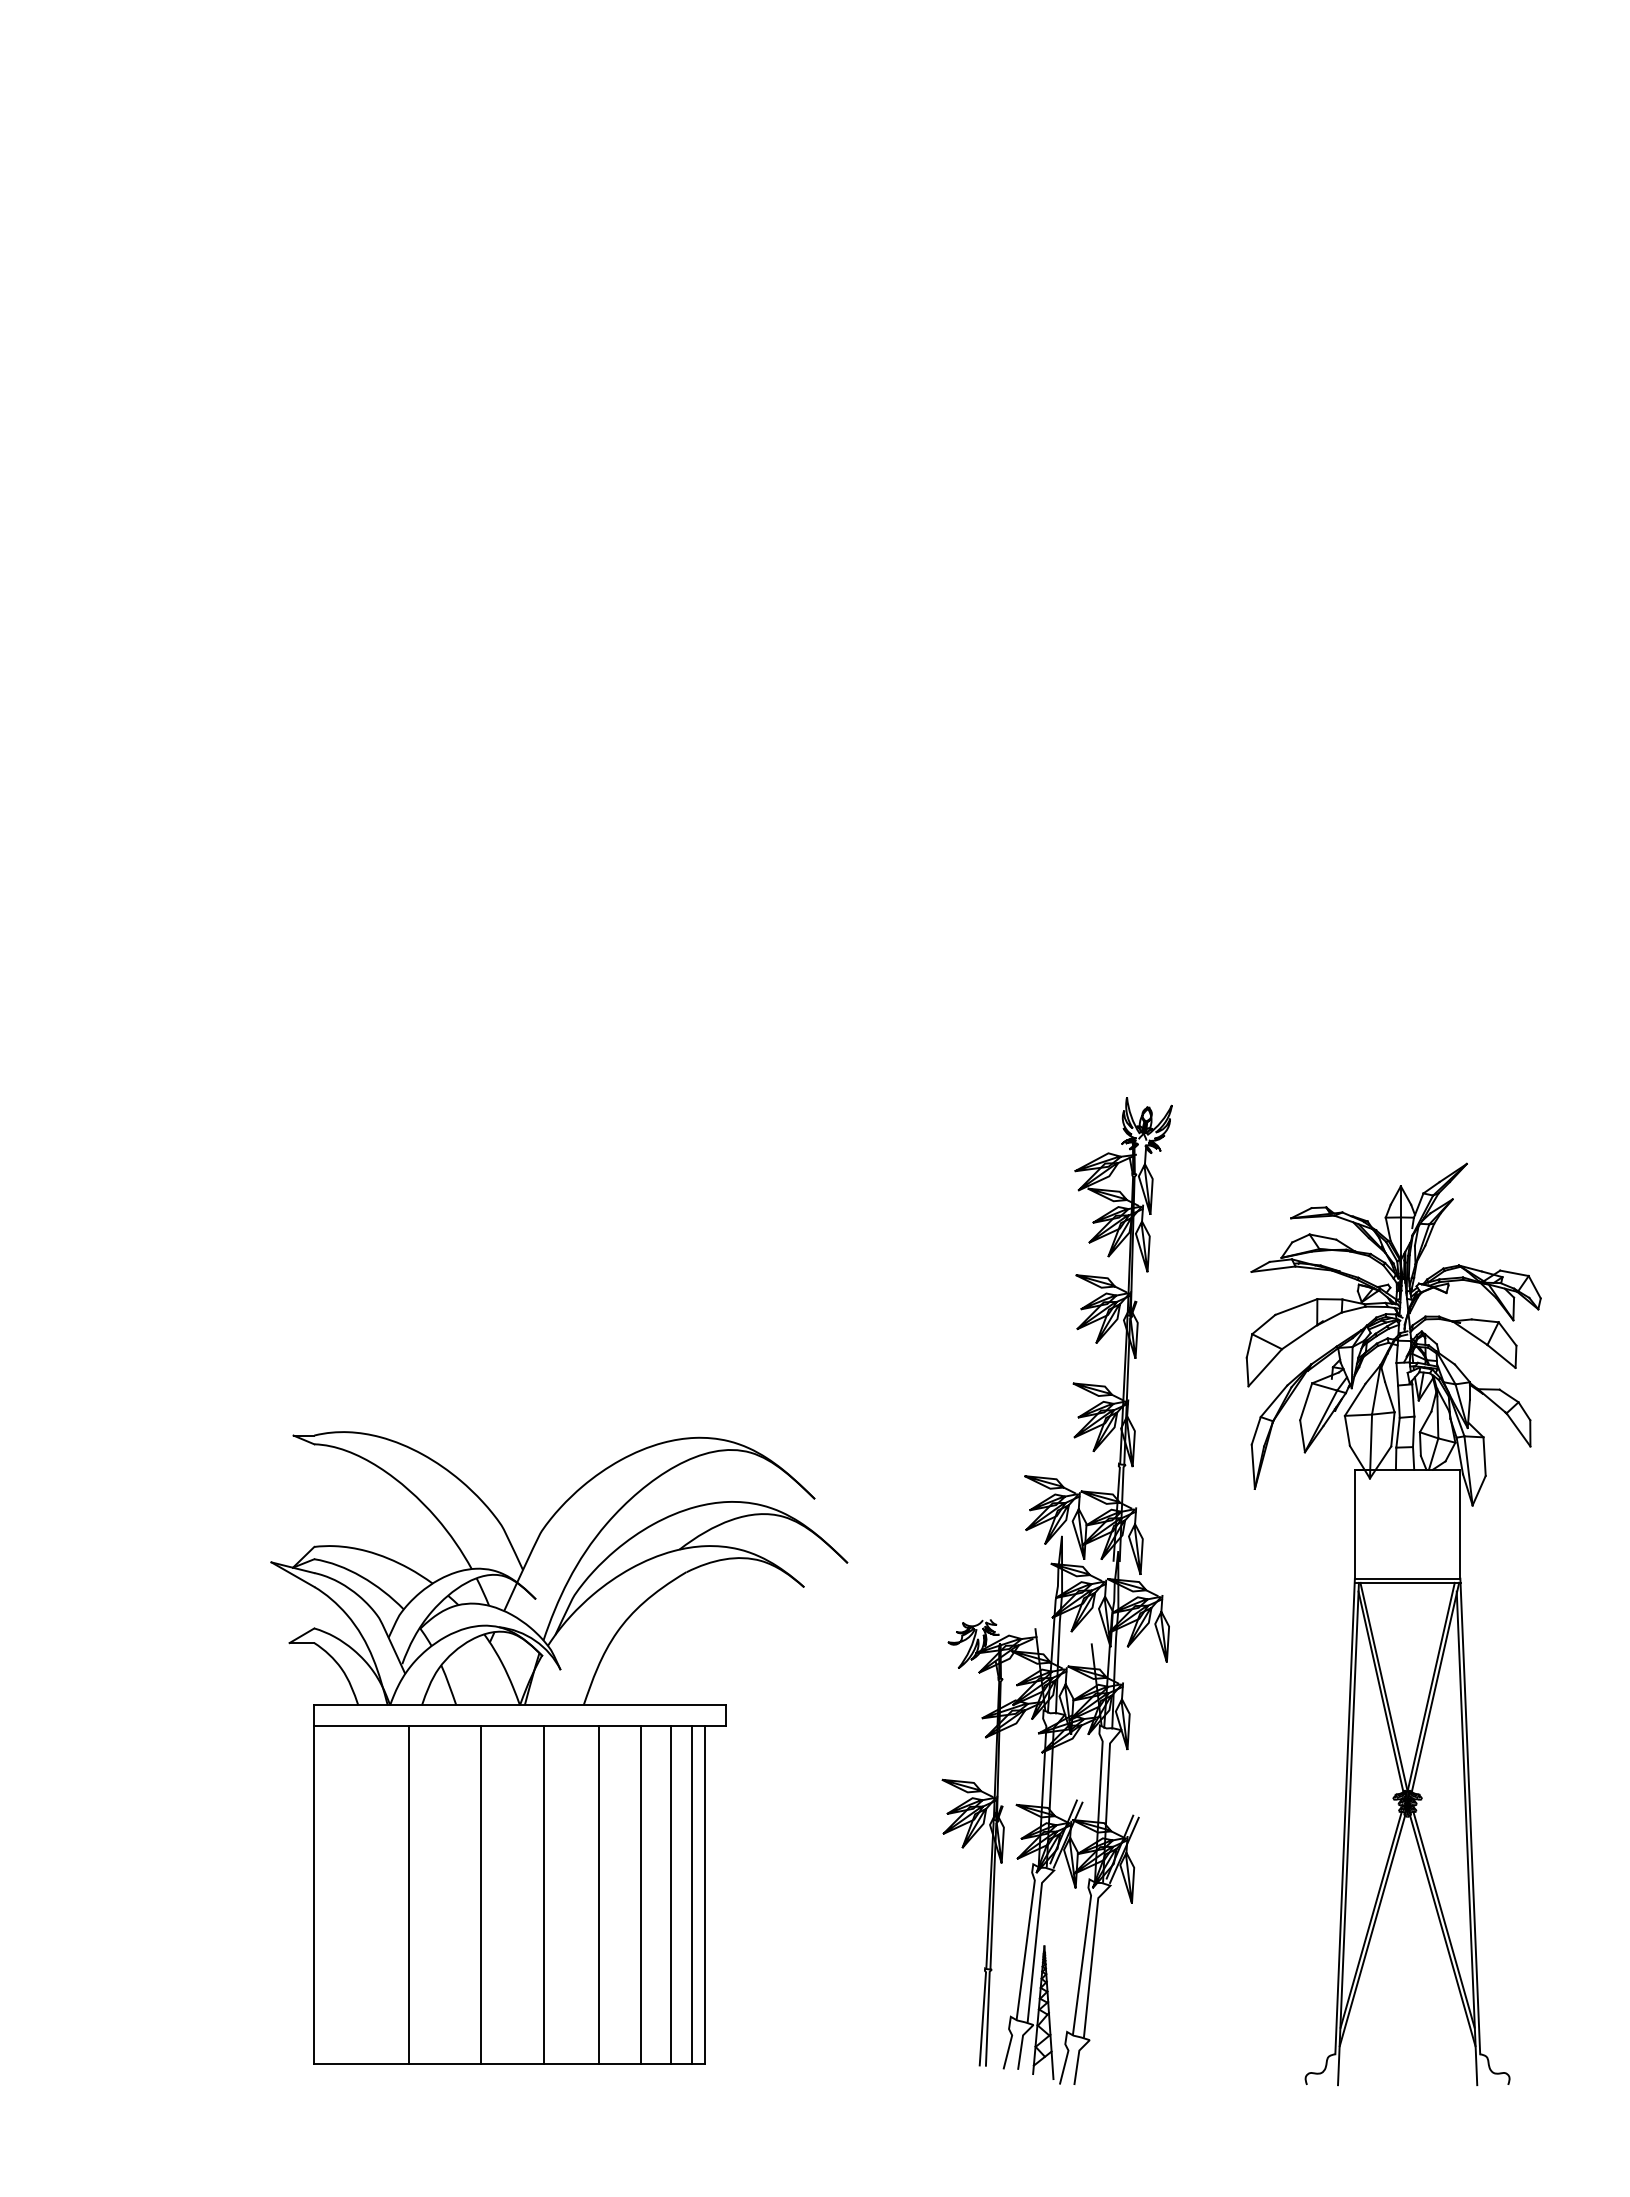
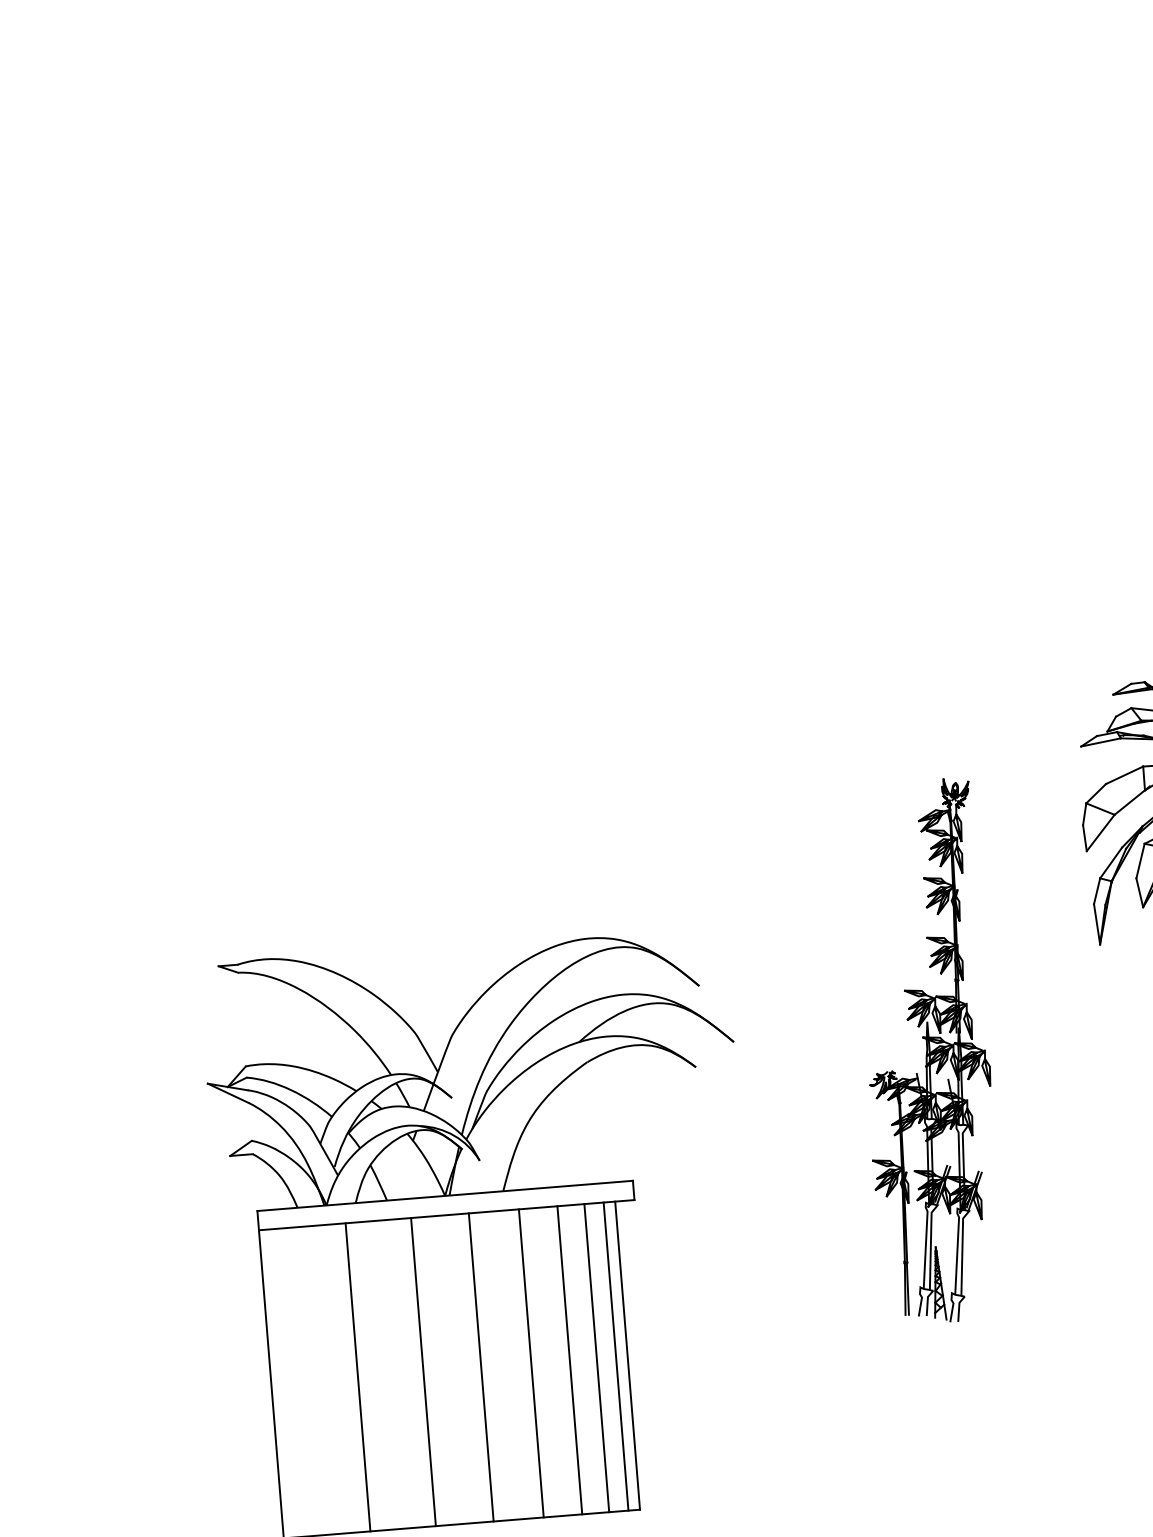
part: (1056, 1590) -> (926, 1051), size x0.6

